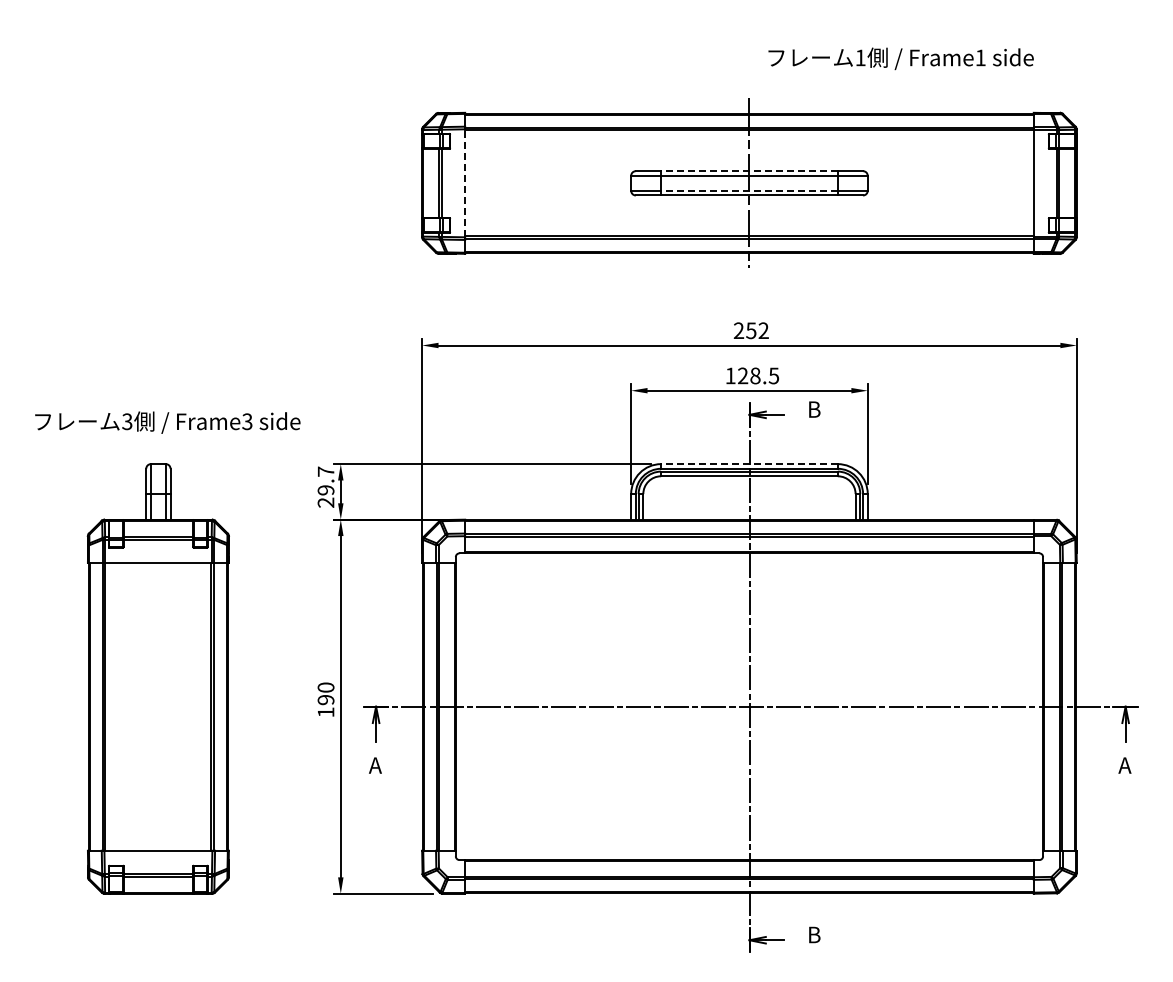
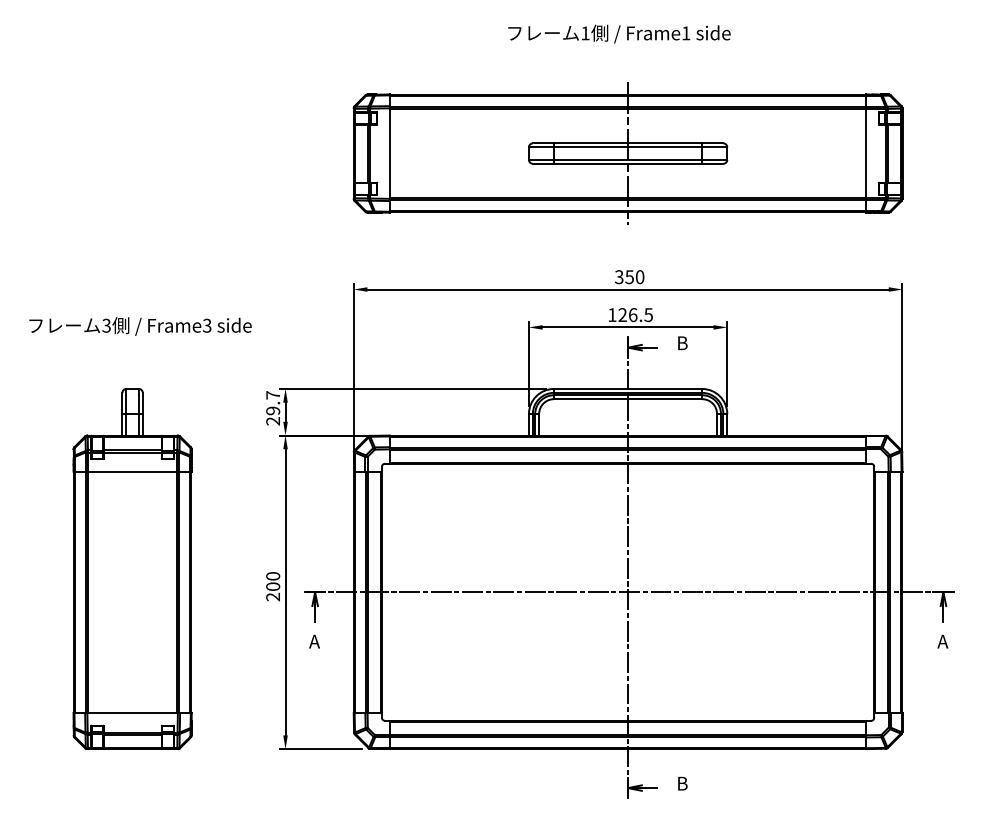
text: (900, 58) -> (618, 33), moved
line: (748, 171) -> (627, 143), dashed -> solid
line: (465, 183) -> (390, 153), dashed -> solid
line: (748, 190) -> (627, 159), dashed -> solid
text: (750, 330) -> (628, 276), 252 -> 350
text: (755, 375) -> (633, 314), 128.5 -> 126.5
text: (167, 422) -> (140, 326), moved
line: (748, 464) -> (627, 389), dashed -> solid
text: (325, 706) -> (272, 592), 190 -> 200

